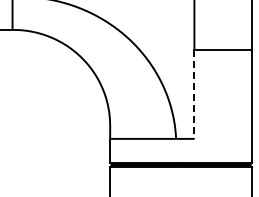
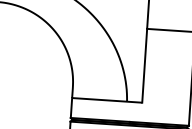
line: (194, 95) -> (144, 66), dashed -> solid

